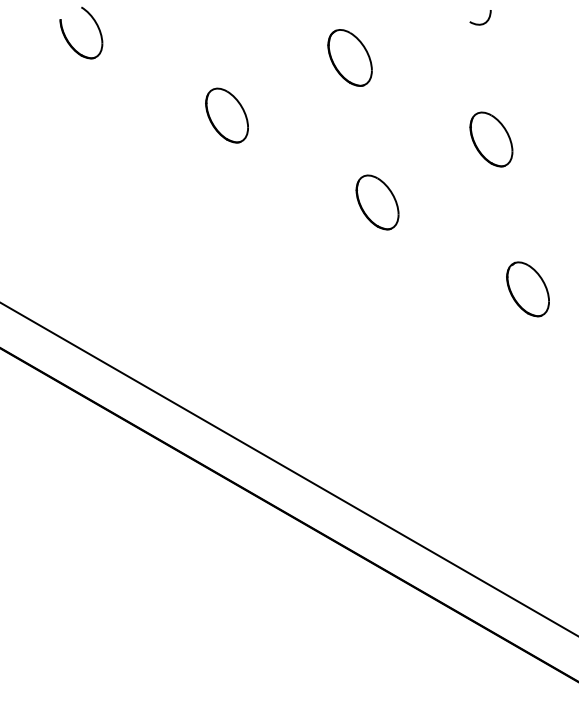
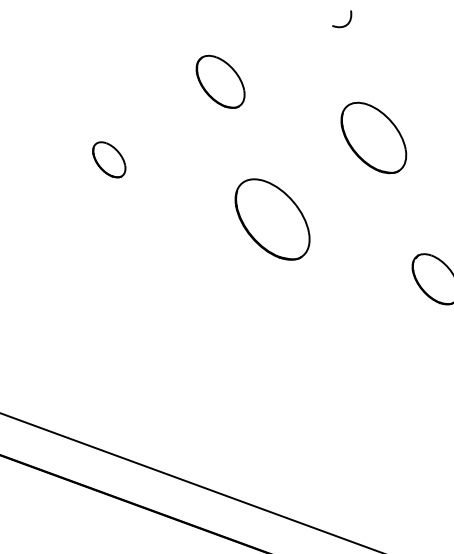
part: (226, 115) -> (108, 159), size x0.7
part: (491, 139) -> (373, 137), size x1.4
part: (377, 202) -> (272, 219), size x1.6

